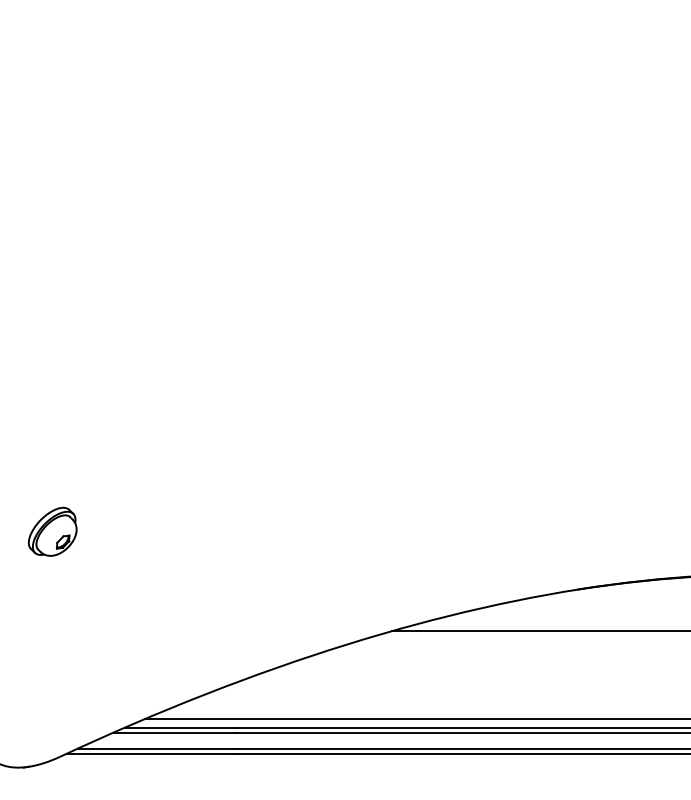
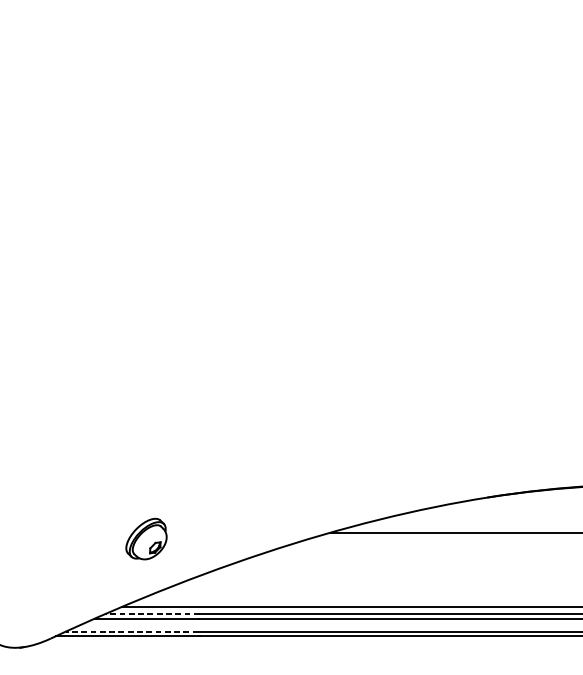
part: (52, 531) -> (146, 538), moved
line: (180, 727) -> (152, 613), solid -> dashed
line: (156, 748) -> (131, 631), solid -> dashed

